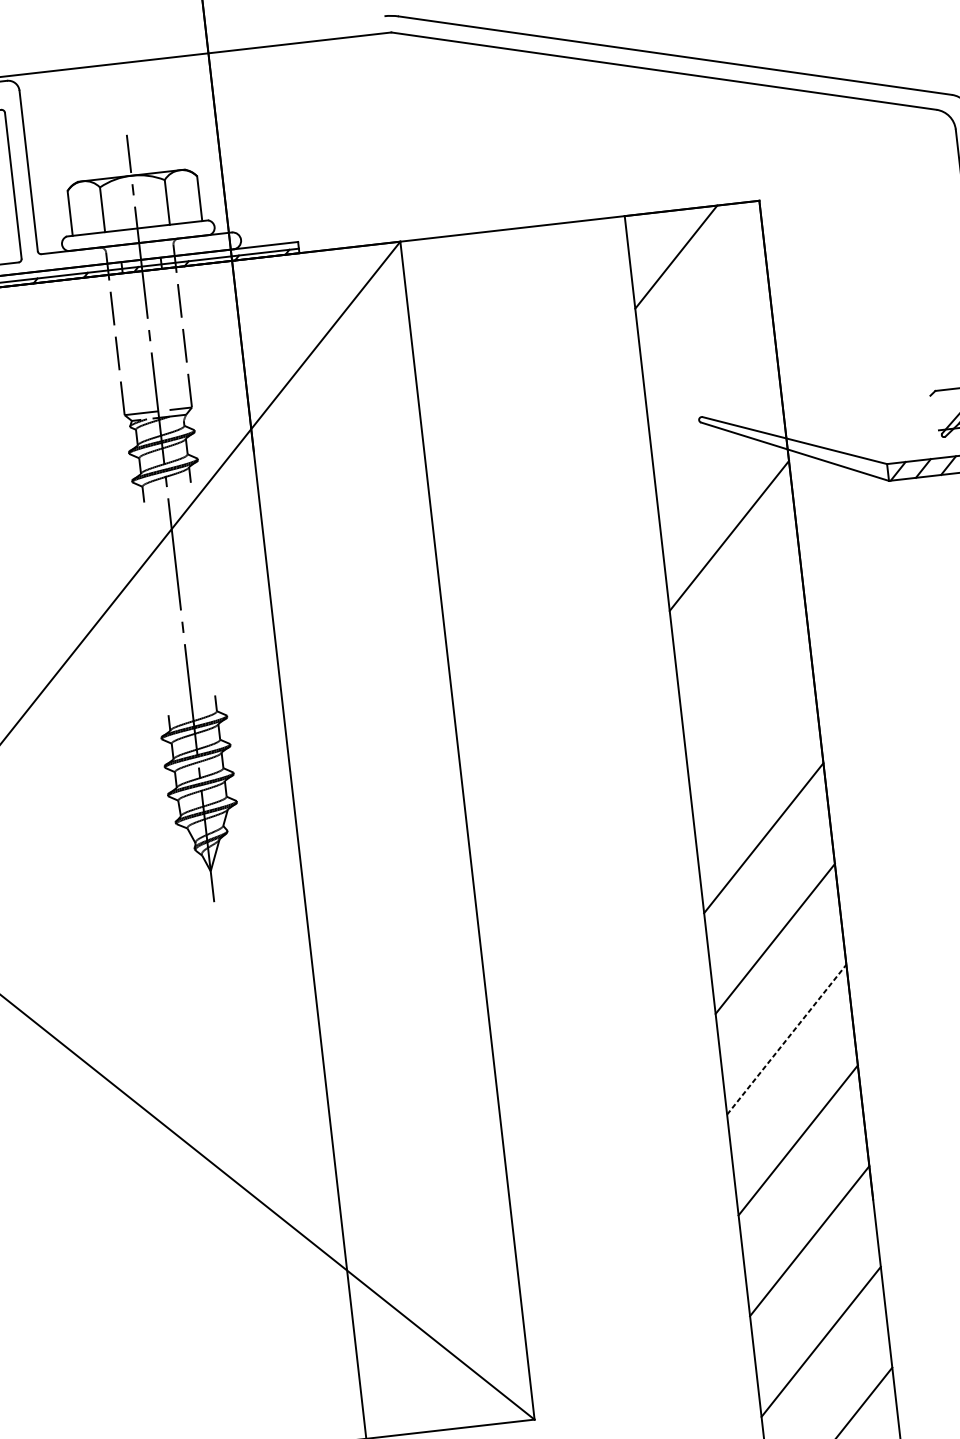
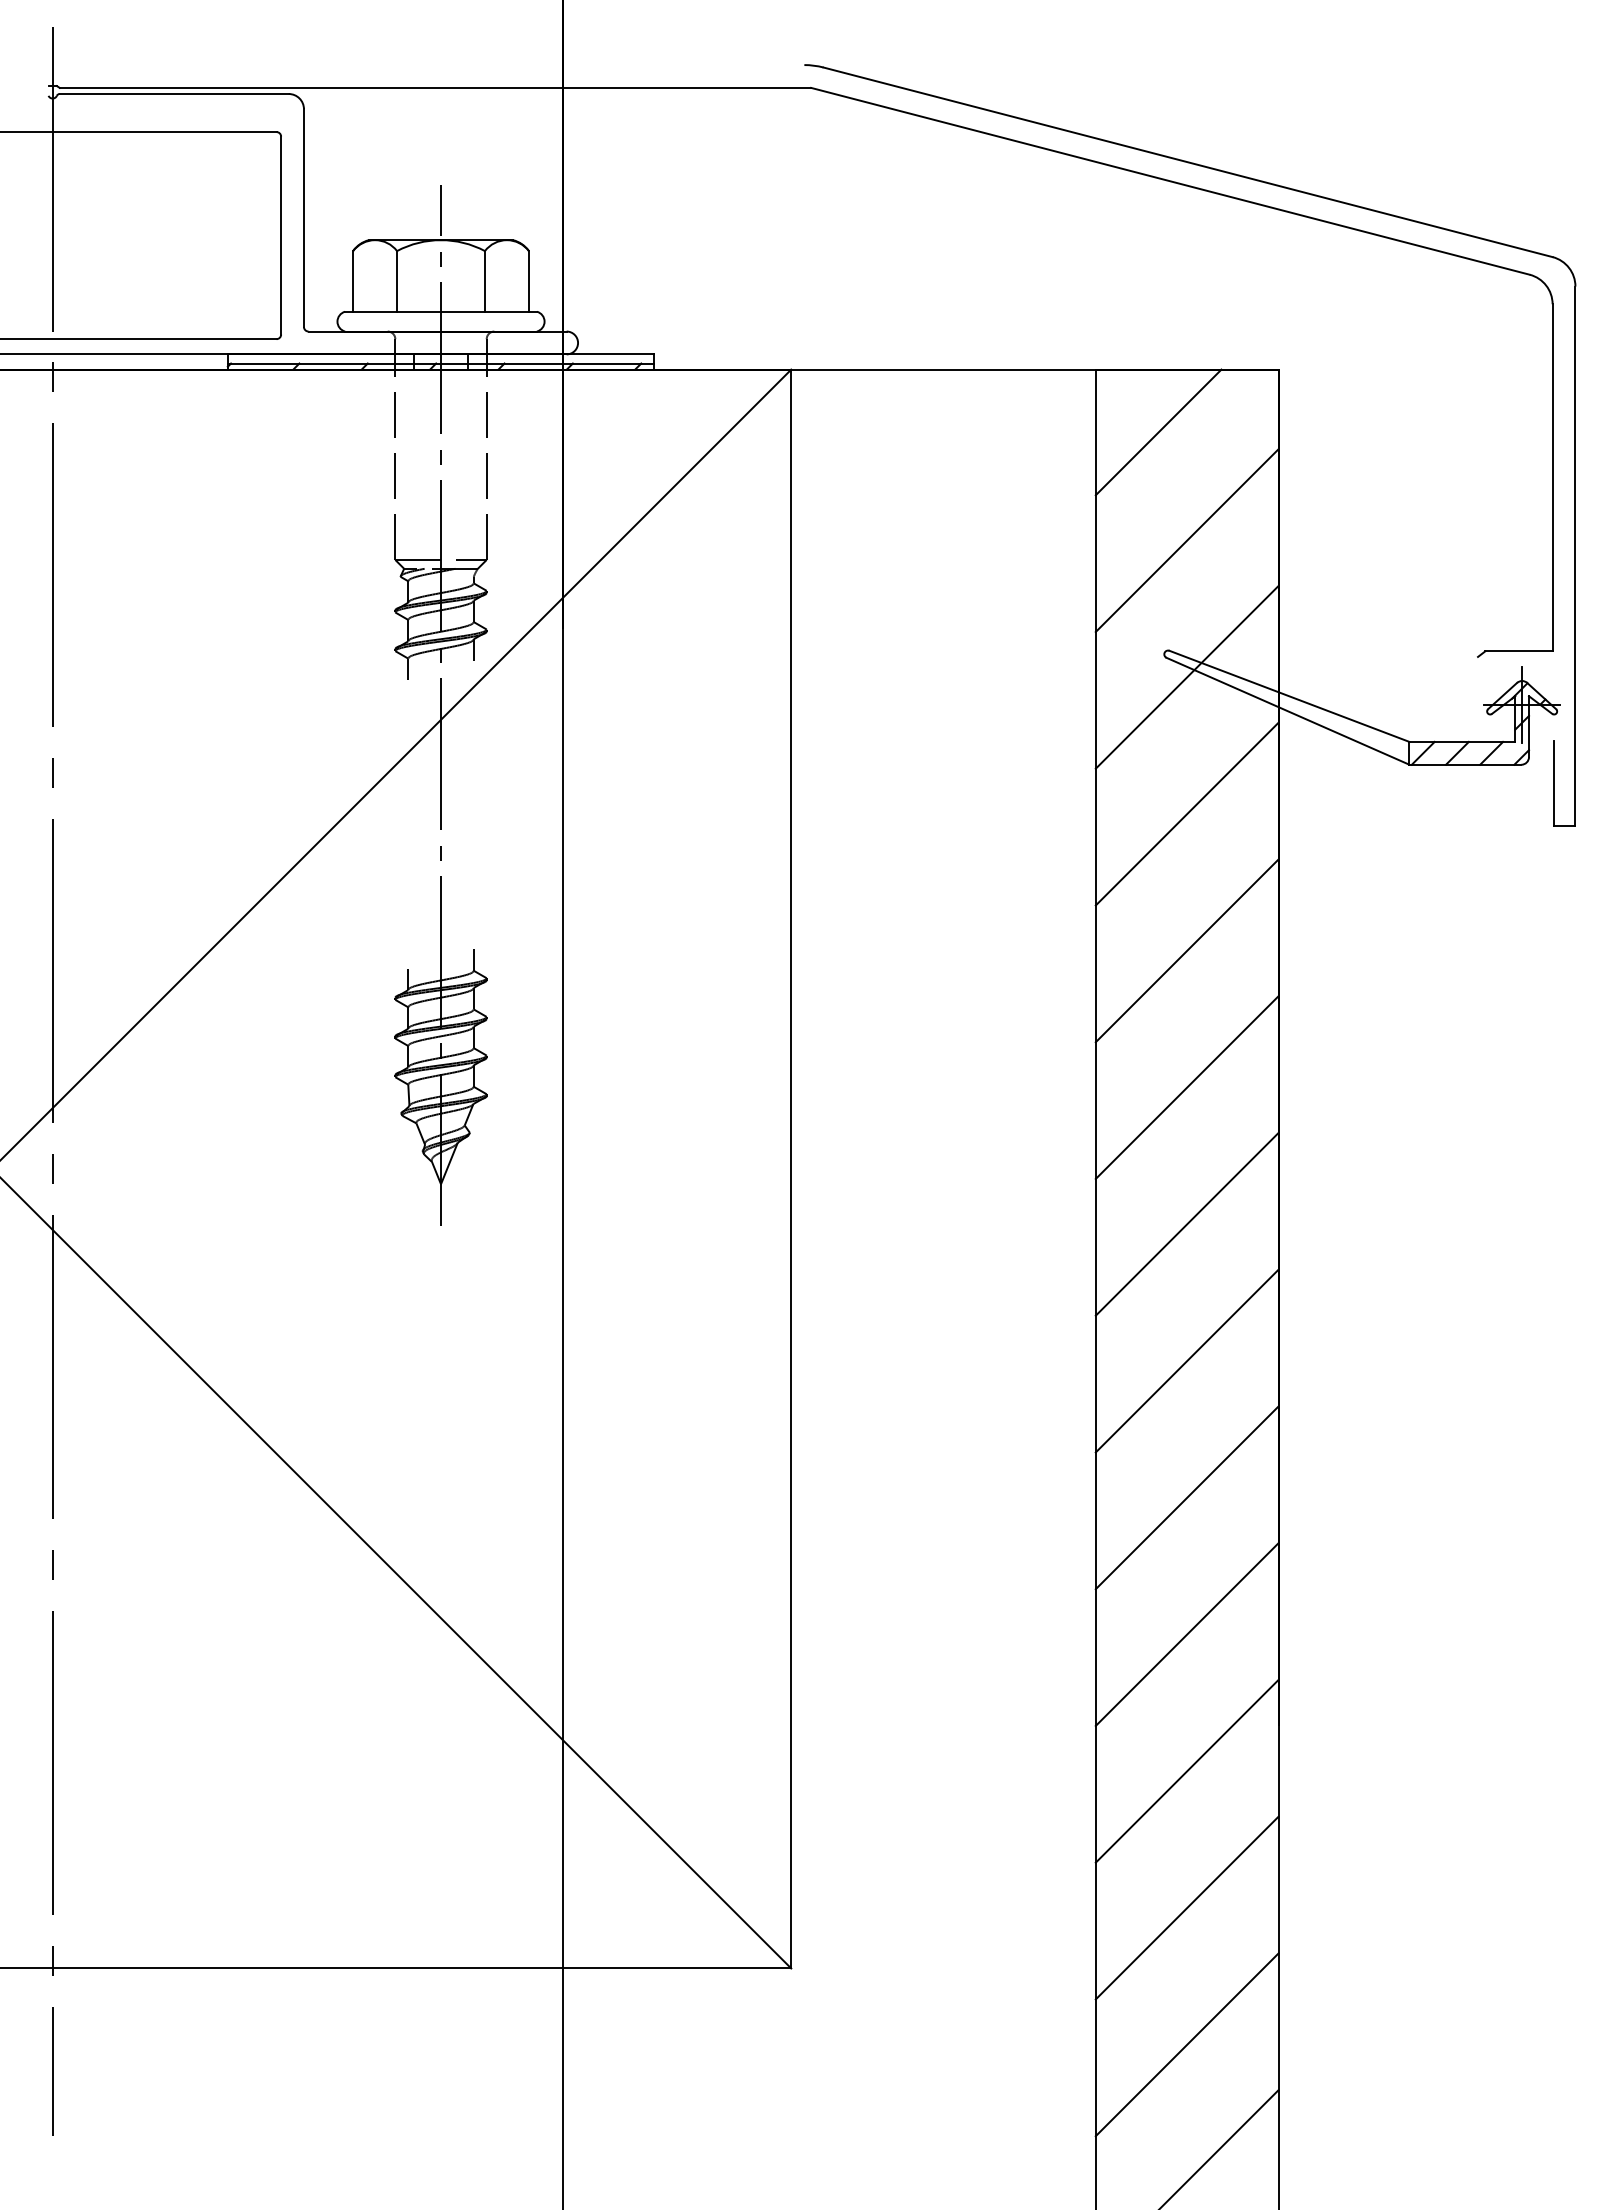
line: (705, 334) -> (1186, 540), added
line: (717, 435) -> (1186, 677), added
line: (740, 636) -> (1186, 950), added
line: (751, 737) -> (1186, 1087), added
line: (786, 1039) -> (1187, 1497), dashed -> solid

